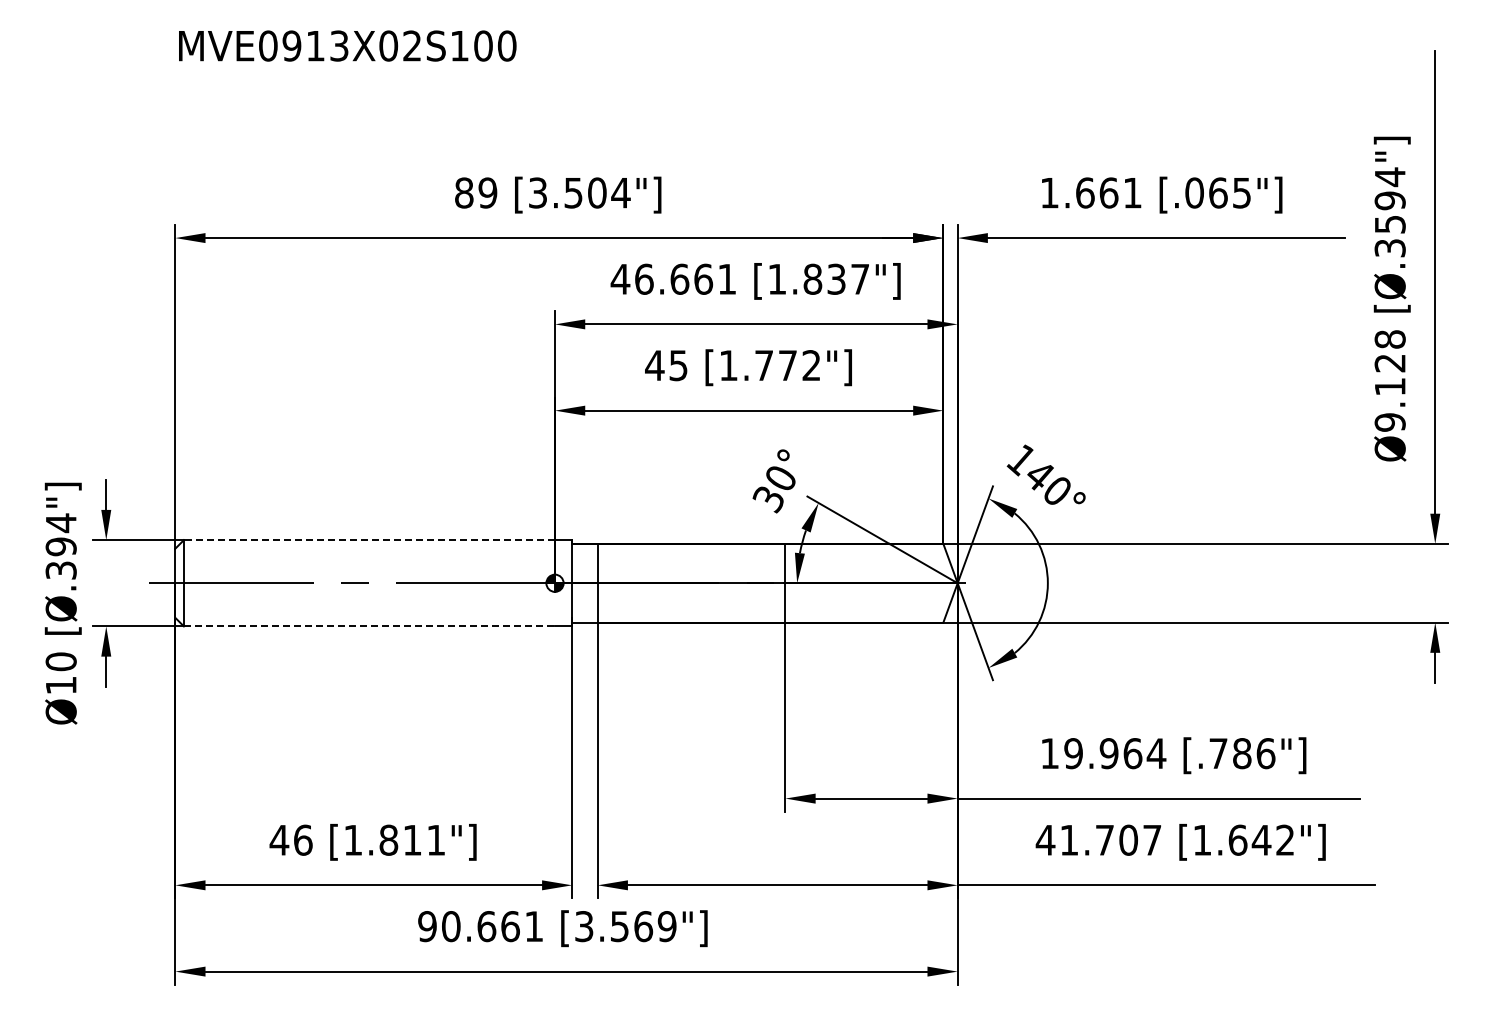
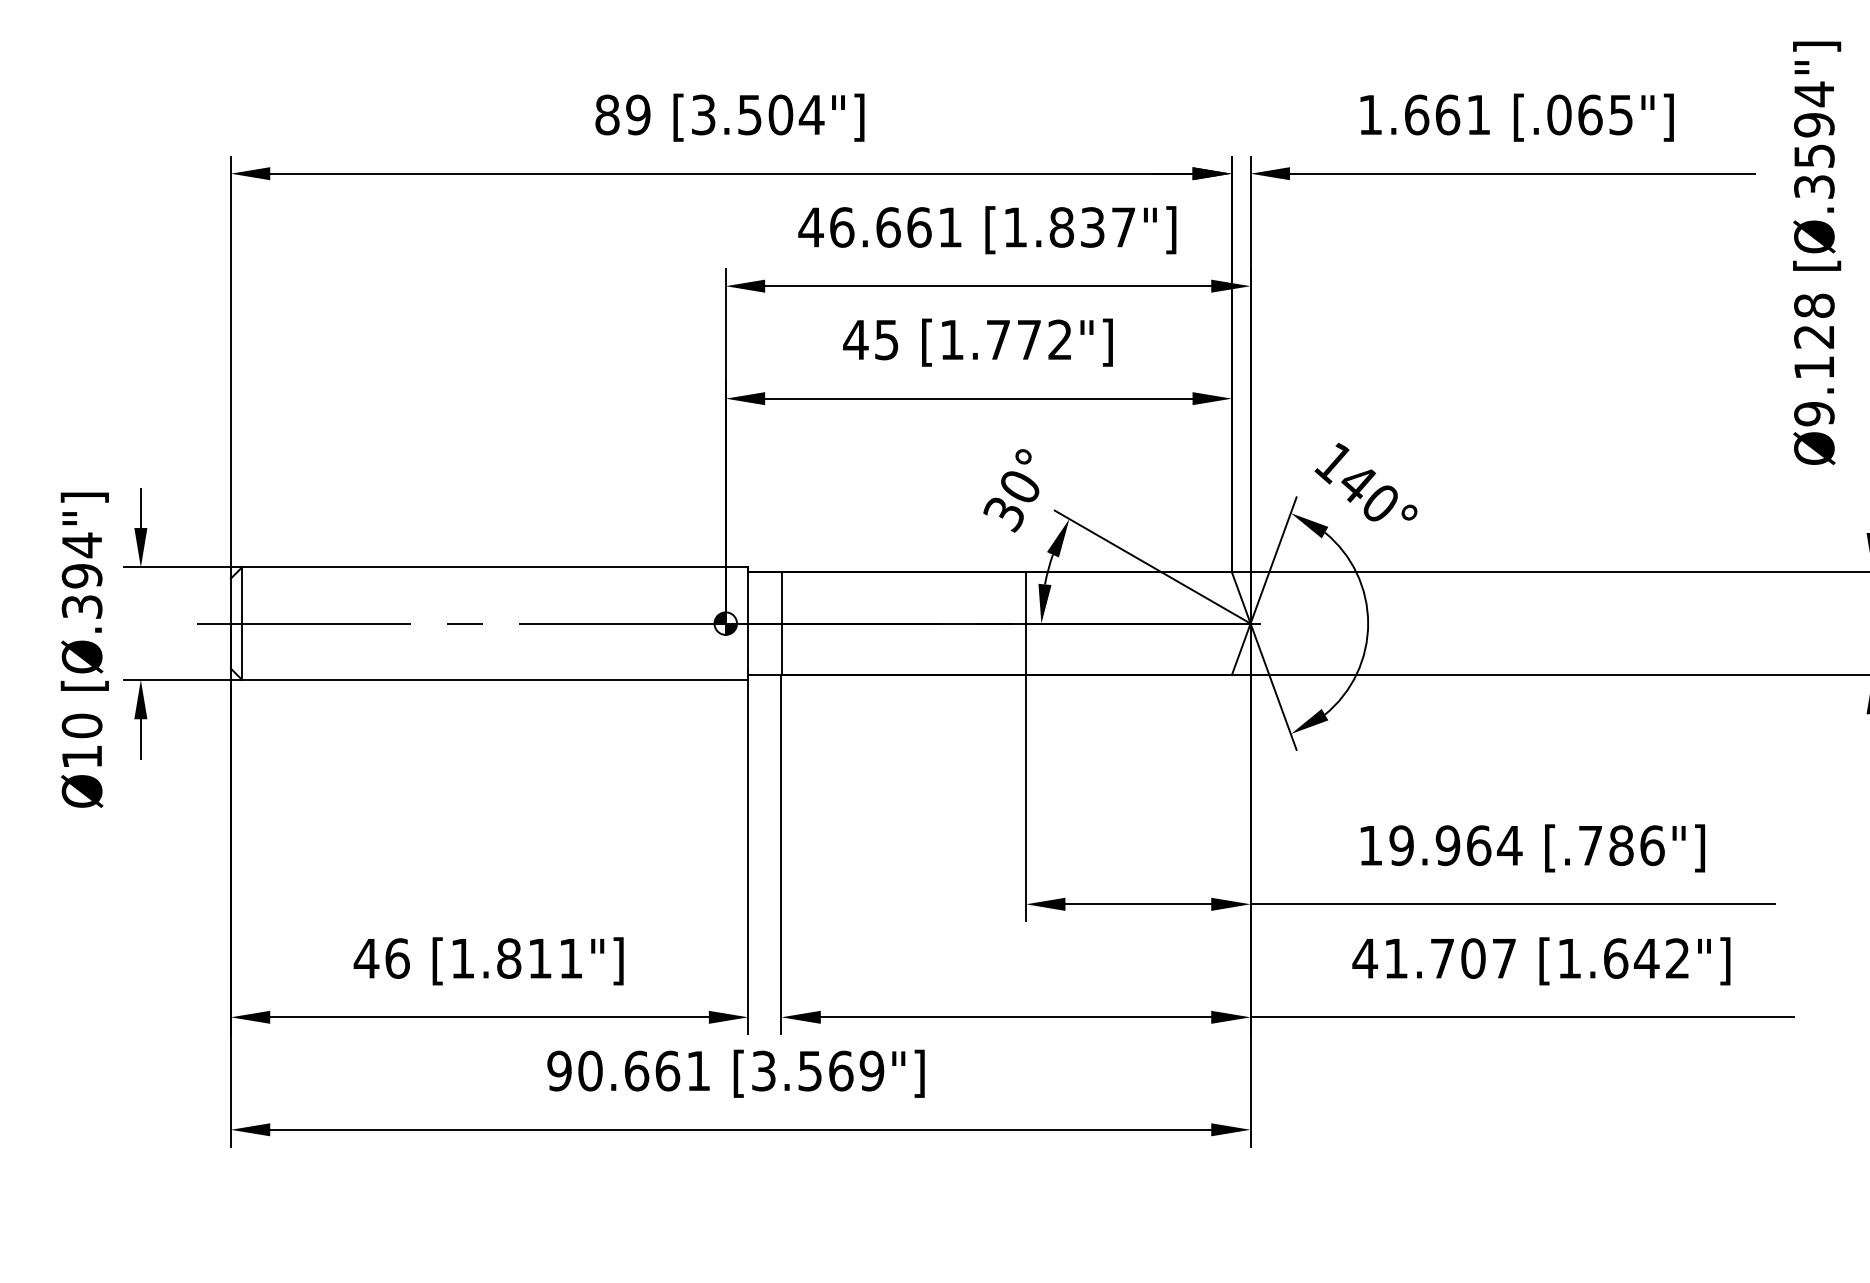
line: (369, 540) -> (483, 567), dashed -> solid
line: (369, 626) -> (483, 679), dashed -> solid

